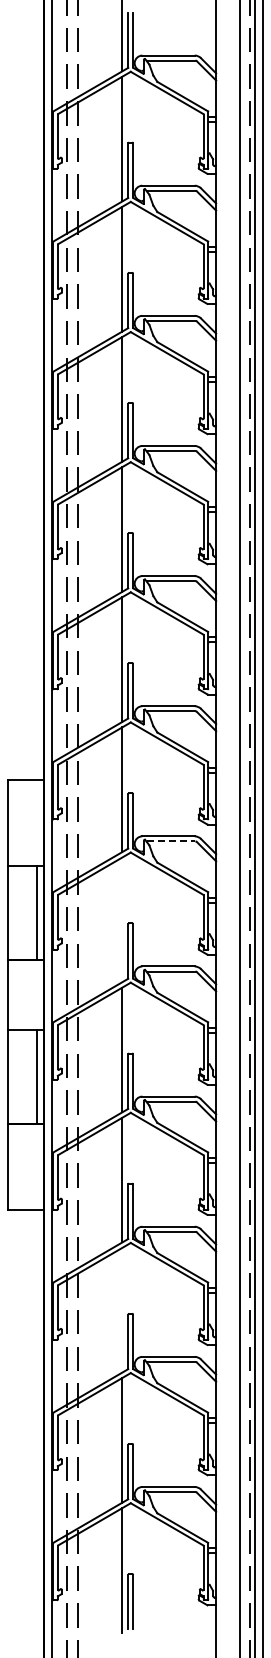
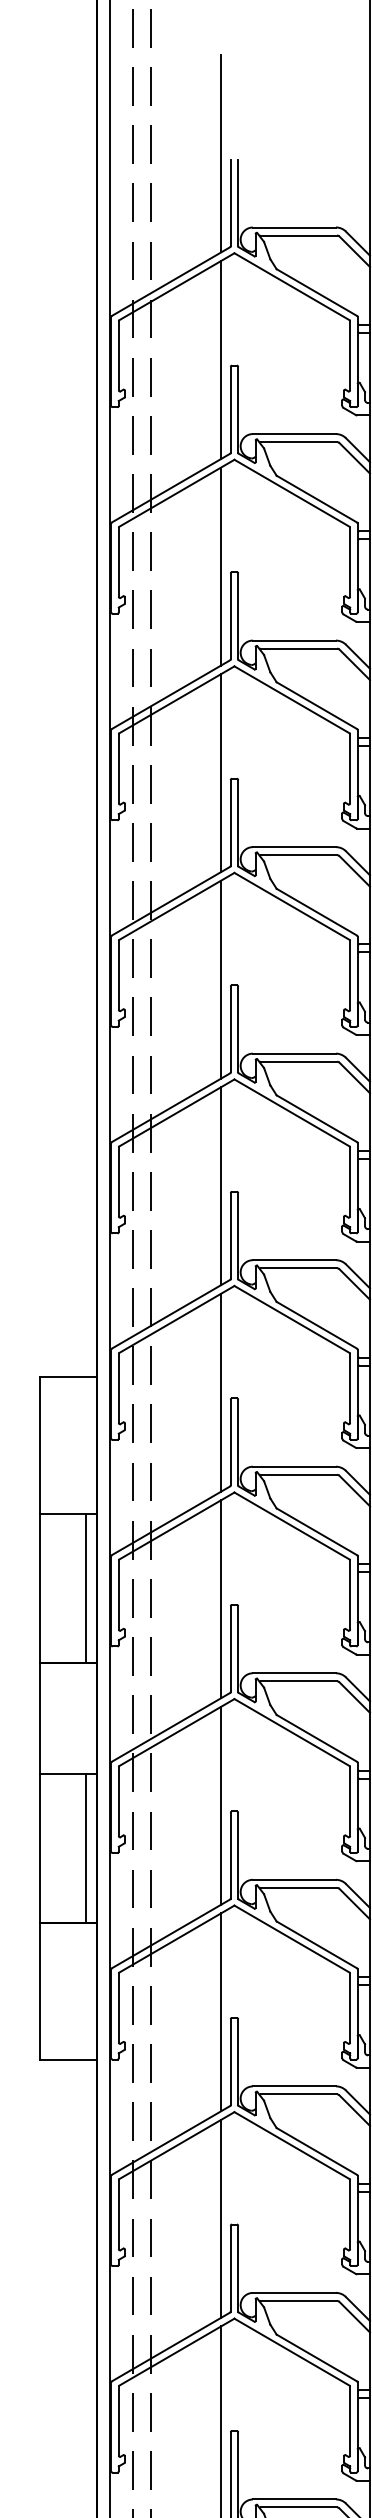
line: (171, 841) -> (299, 1474), dashed -> solid
line: (122, 919) -> (221, 1598), added
line: (122, 1309) -> (221, 2217), added

